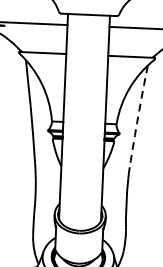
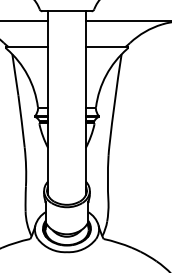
arc: (138, 116) -> (115, 100), dashed -> solid

